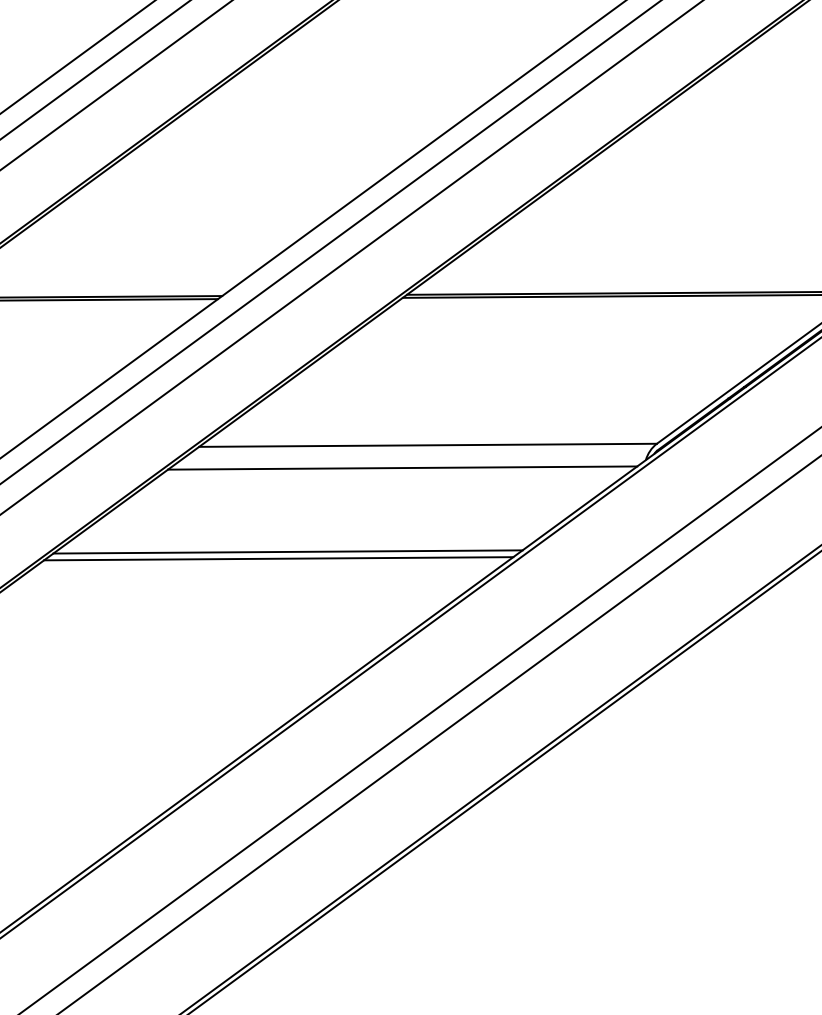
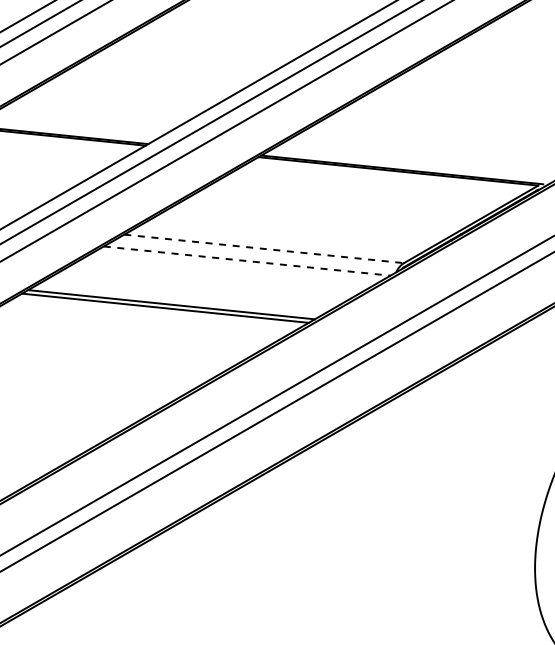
line: (428, 444) -> (264, 248), solid -> dashed
line: (403, 468) -> (247, 261), solid -> dashed

